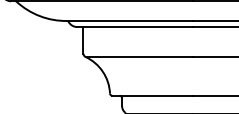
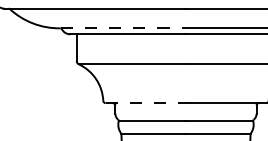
line: (130, 21) -> (123, 28), solid -> dashed
line: (153, 96) -> (146, 103), solid -> dashed

